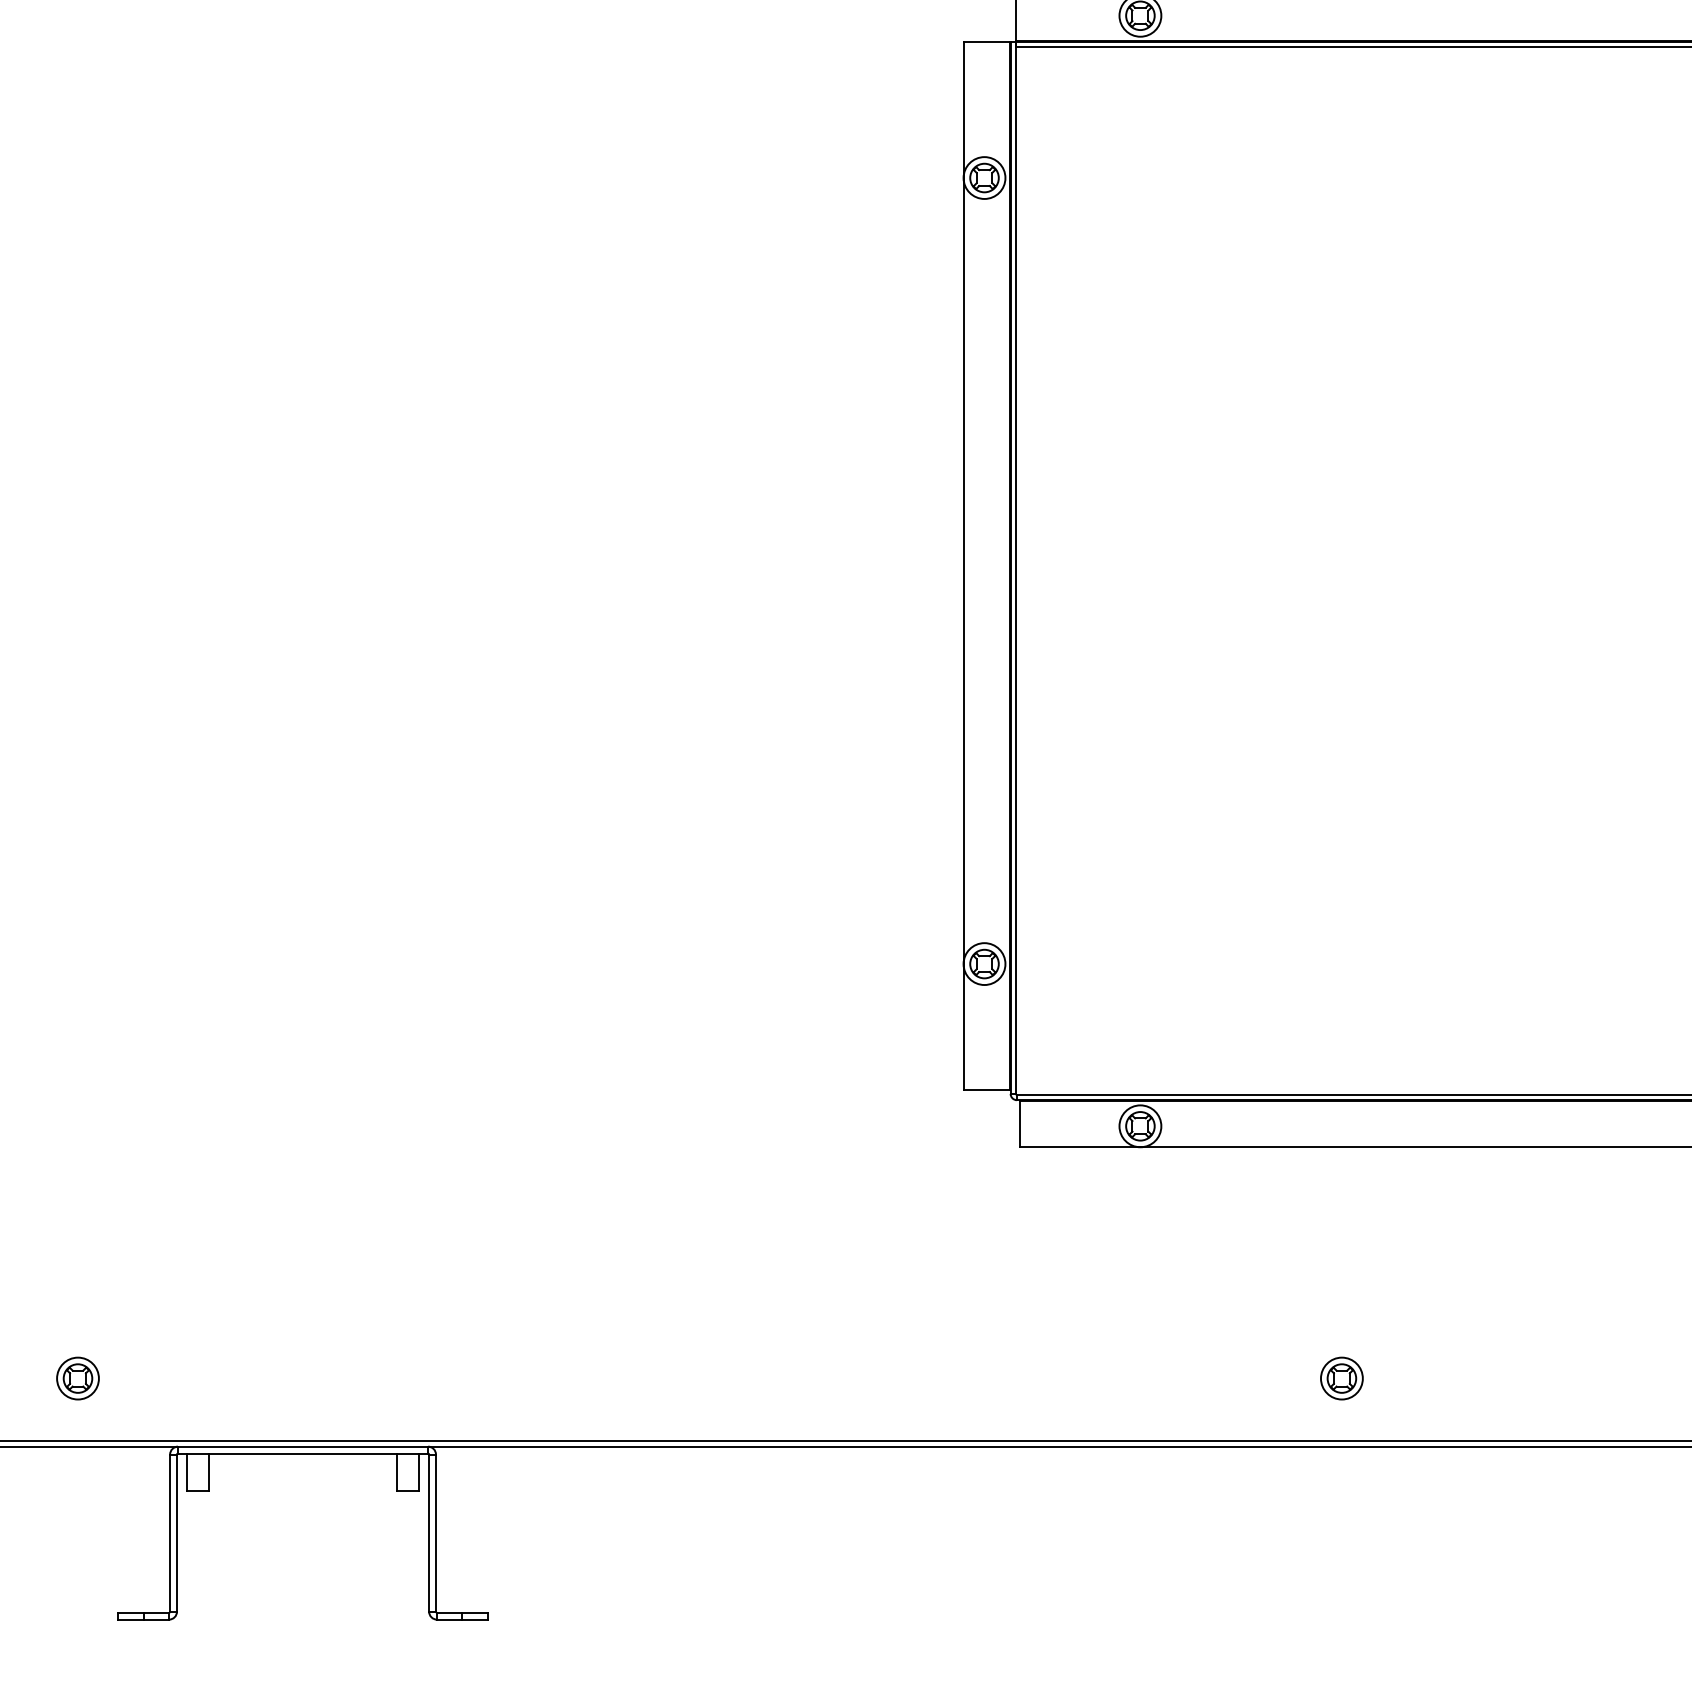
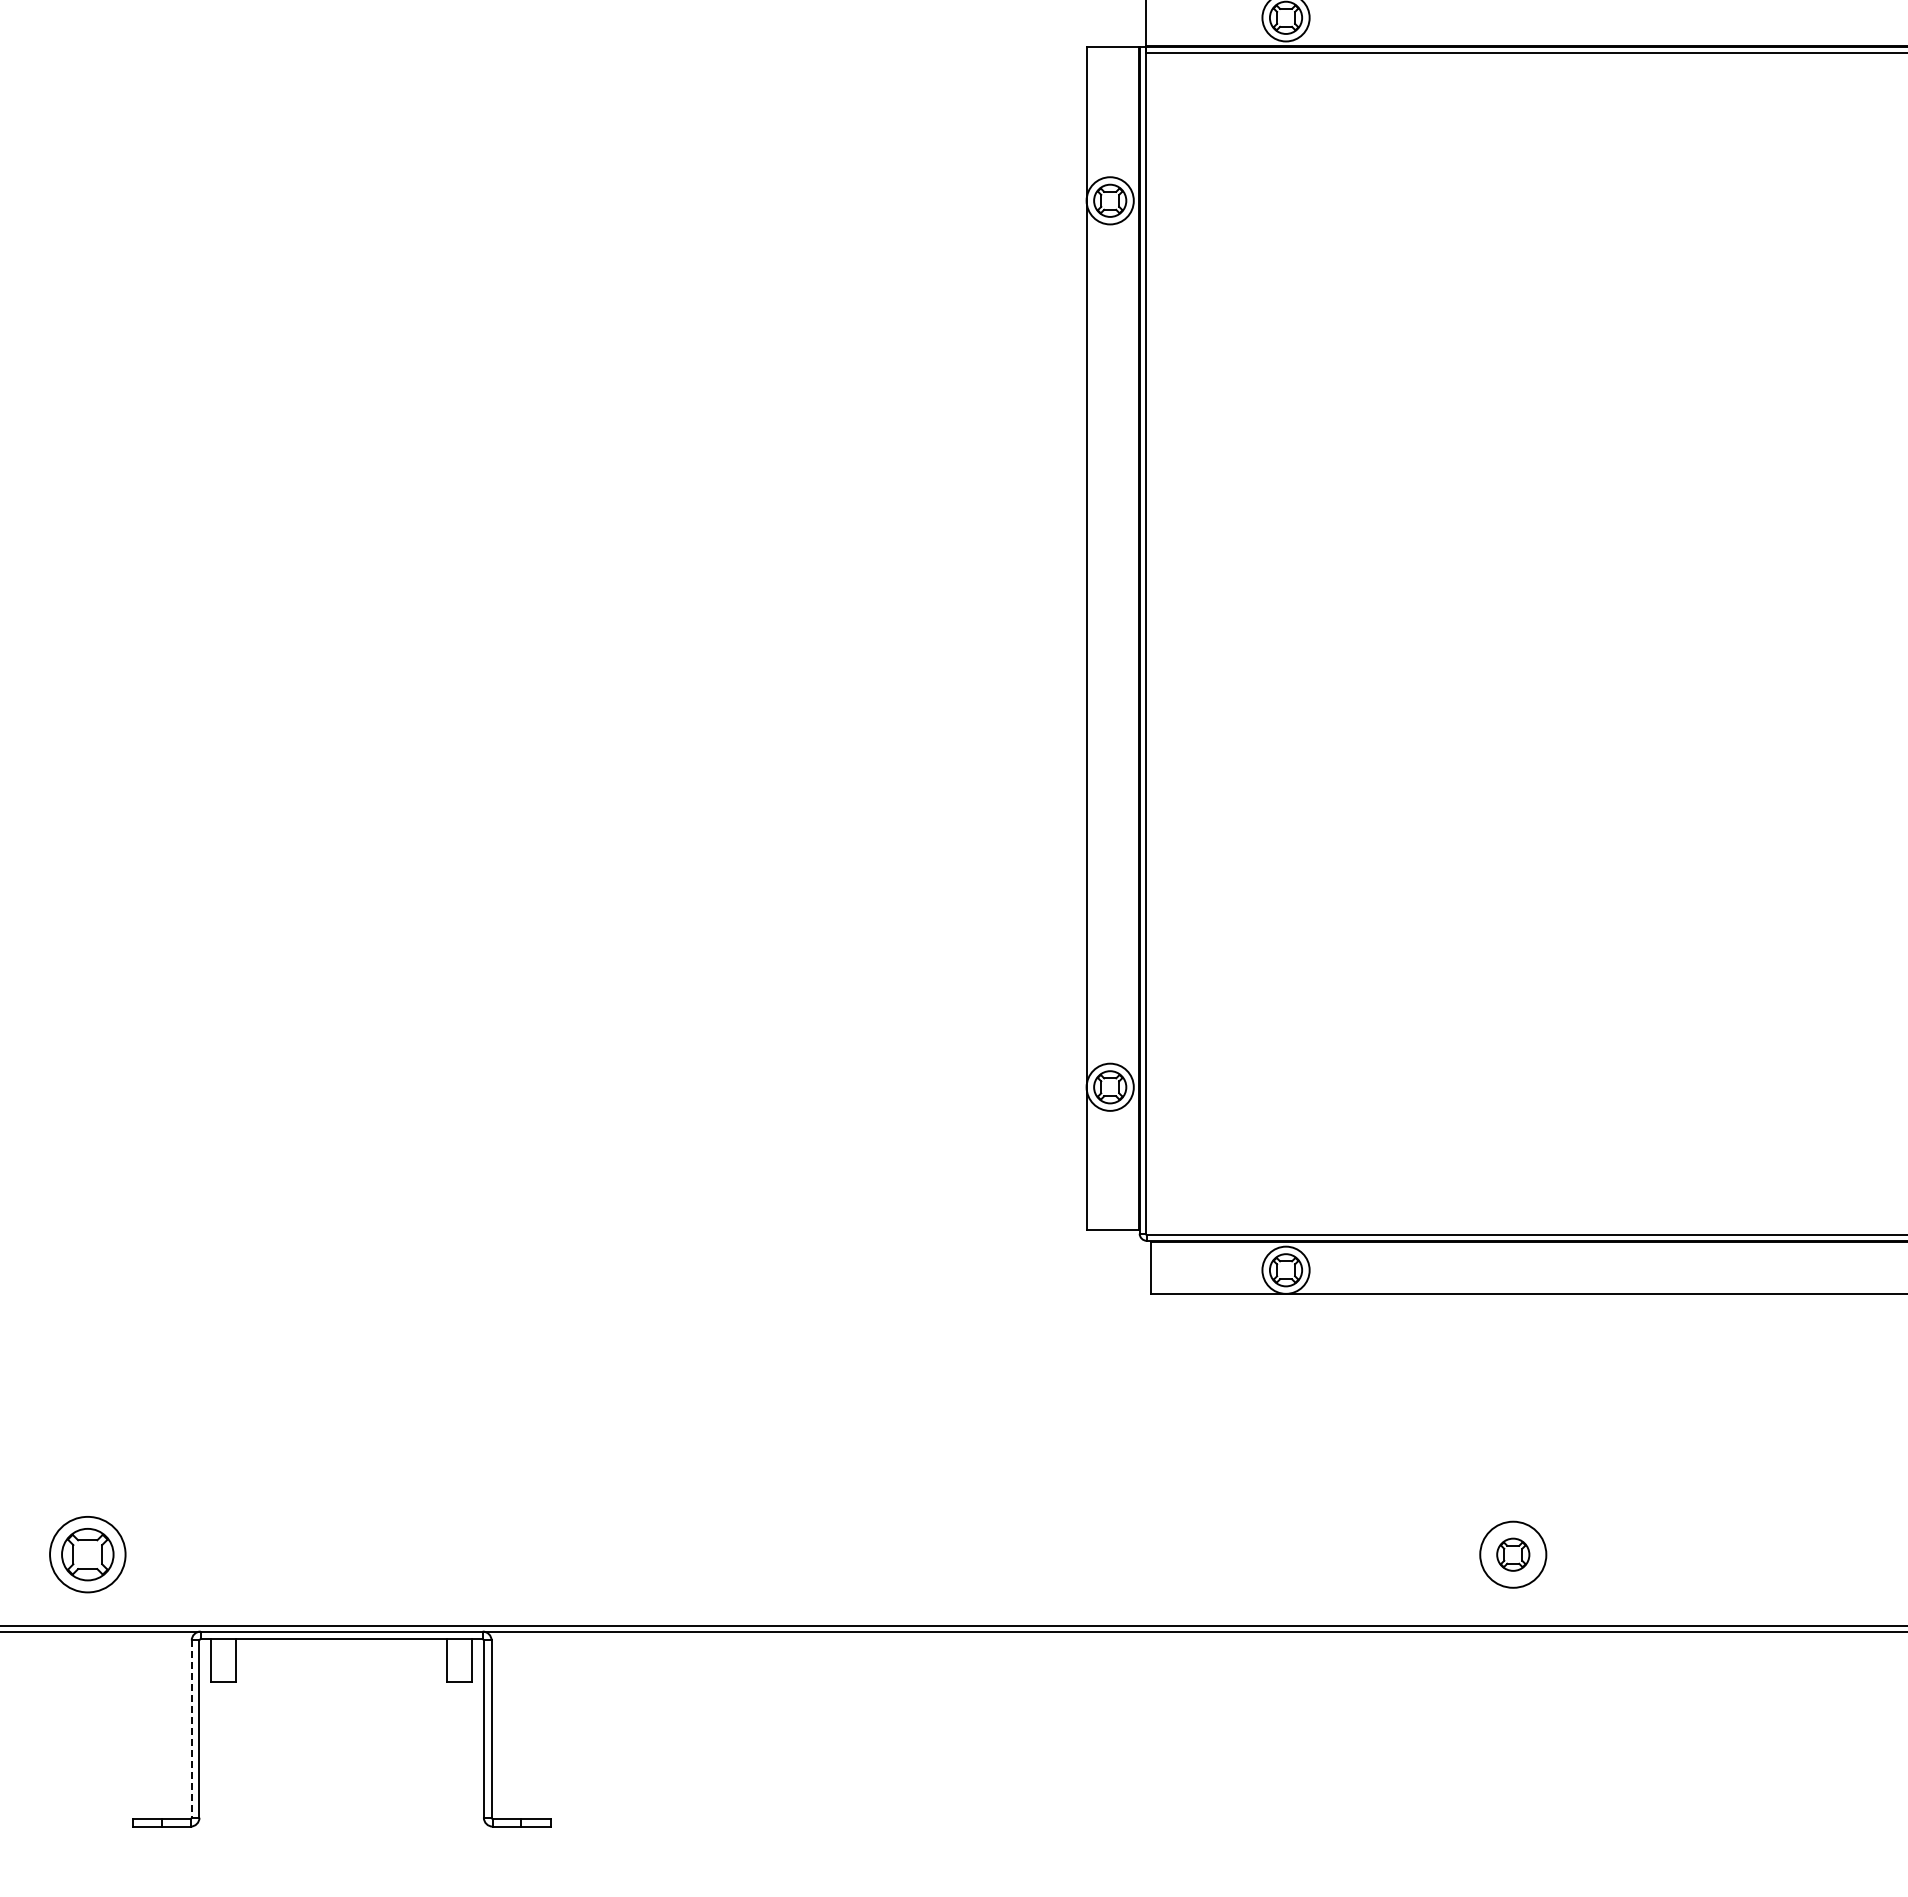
part: (77, 1378) -> (87, 1554), size x1.6
circle: (1341, 1378) -> (1512, 1554), size x1.4
line: (169, 1533) -> (191, 1729), solid -> dashed

